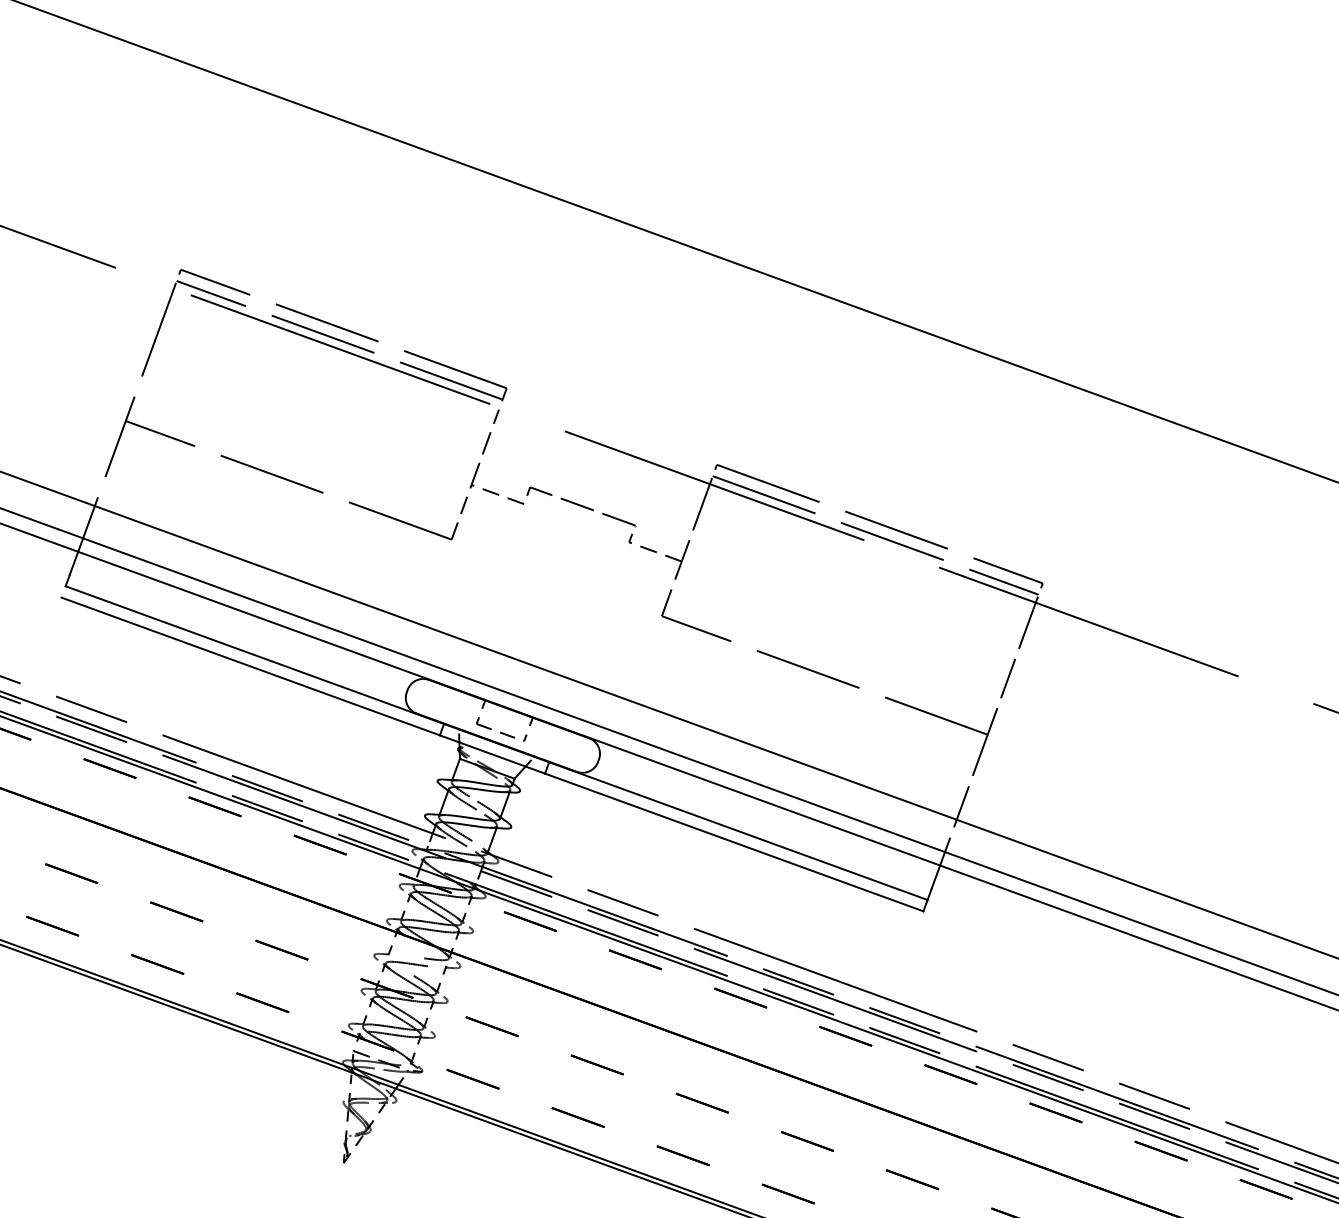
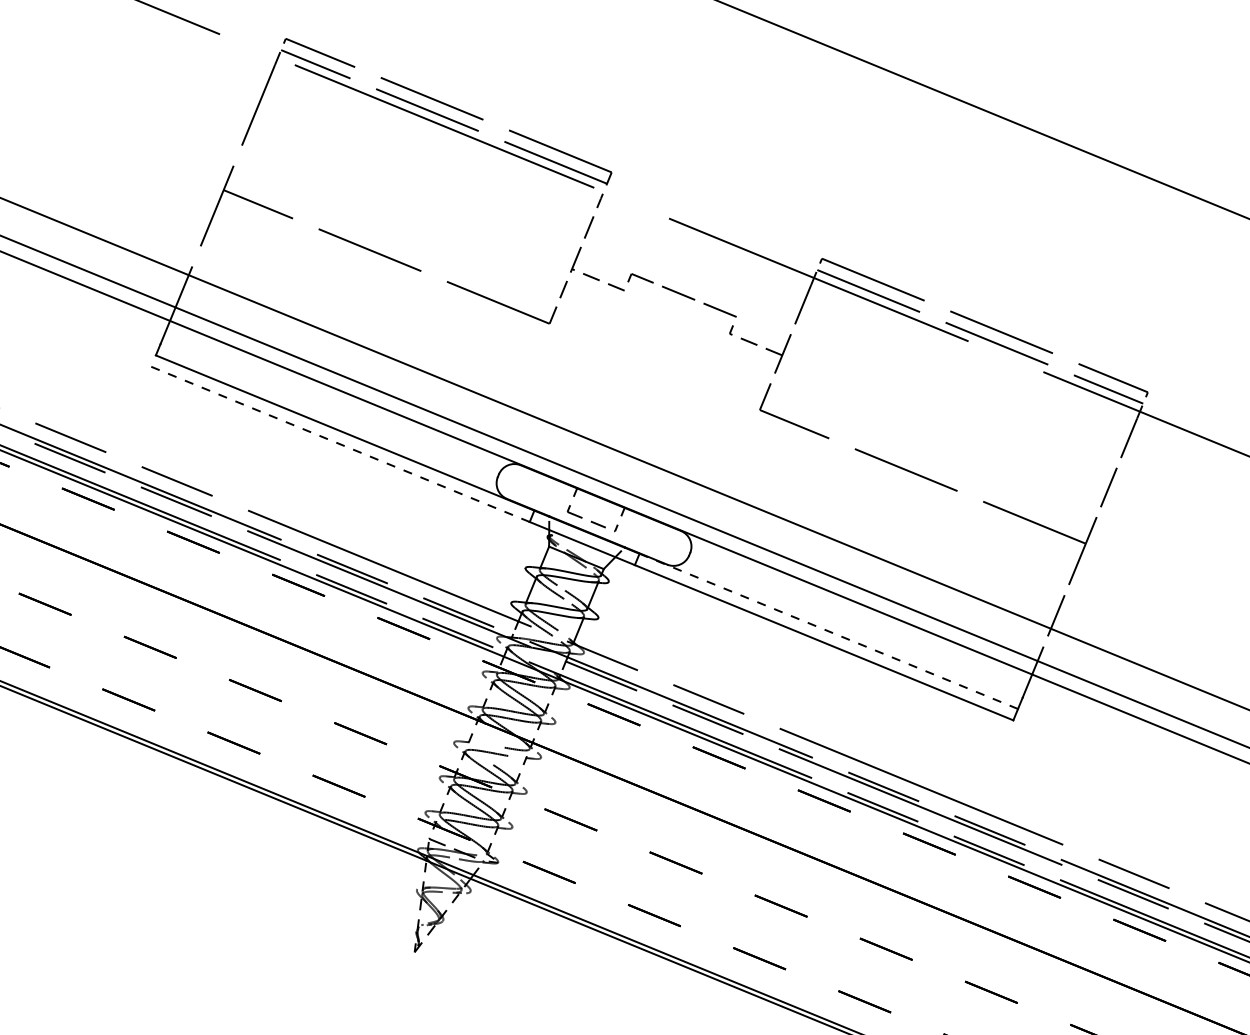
line: (250, 666) -> (340, 444), solid -> dashed
line: (737, 830) -> (827, 630), solid -> dashed

